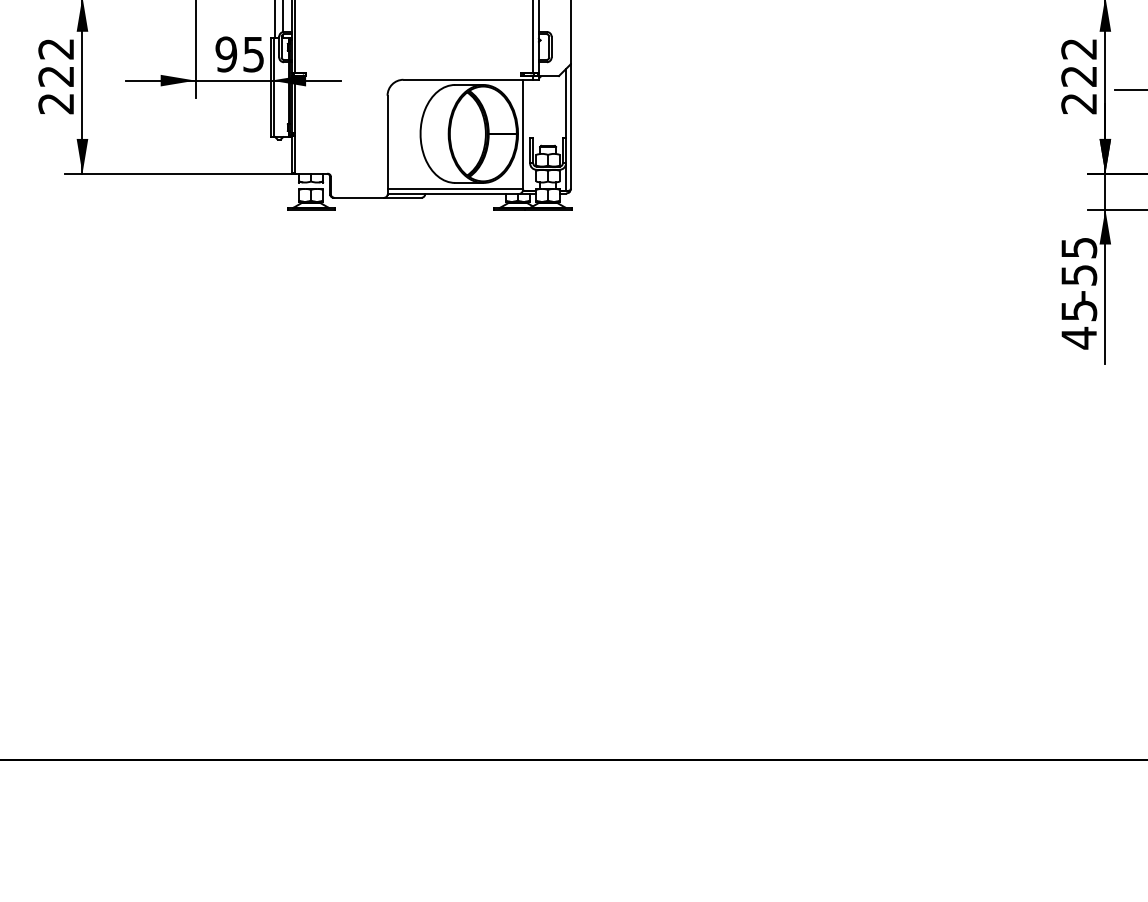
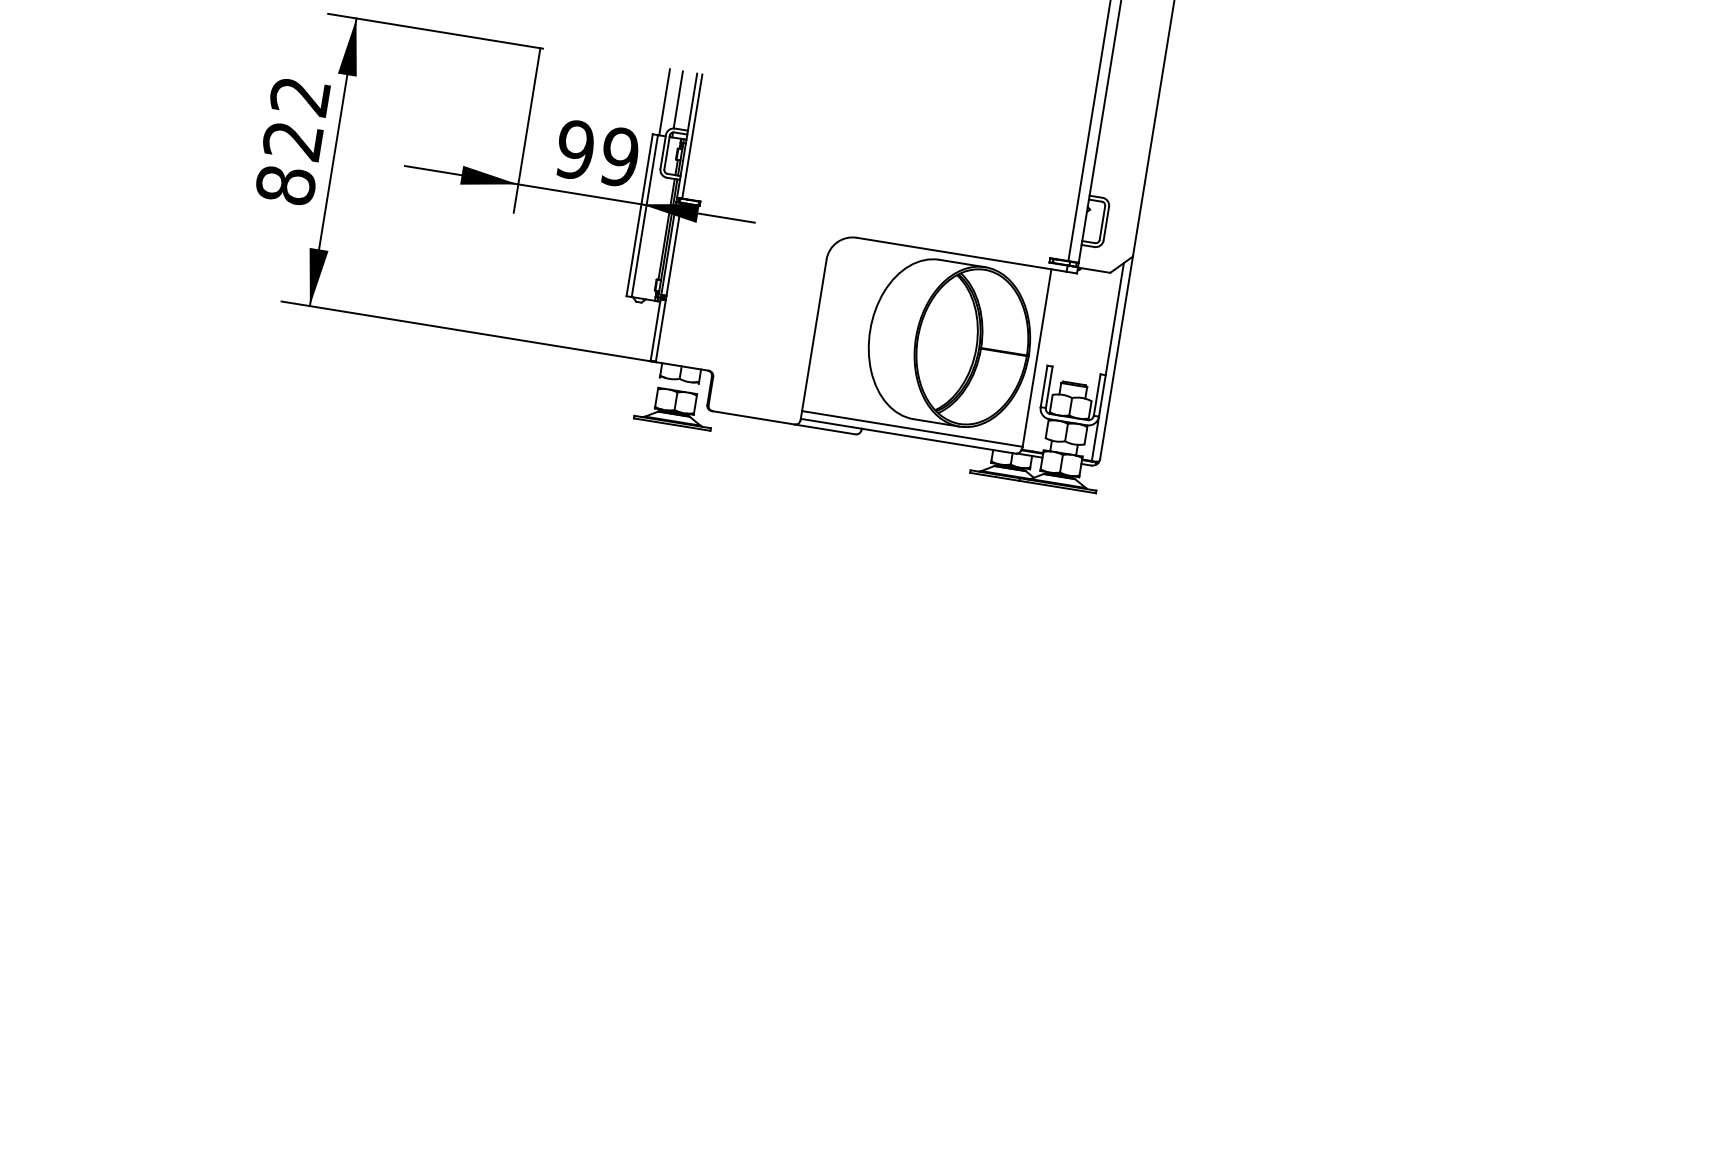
text: (253, 54) -> (619, 157), 95 -> 99
text: (56, 103) -> (286, 184), 222 -> 822

